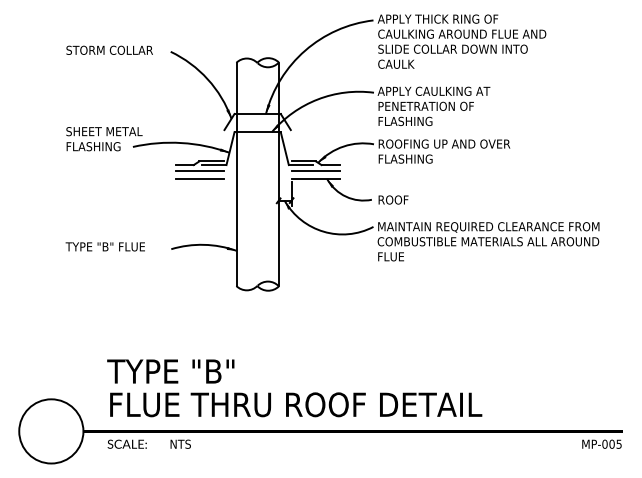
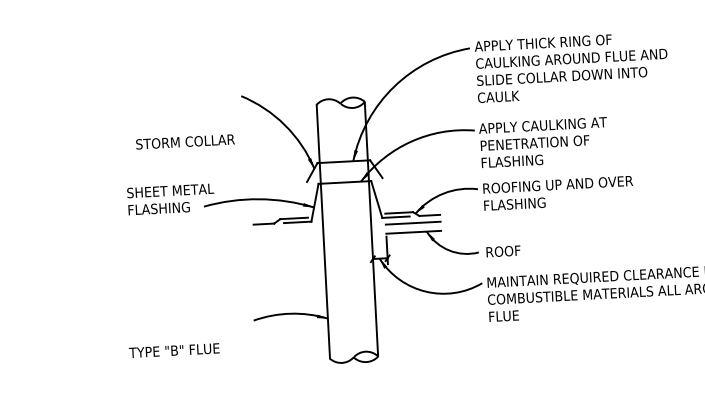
text: (109, 49) -> (185, 140), moved
line: (199, 171) -> (281, 230), removed
line: (199, 179) -> (281, 239), removed
text: (104, 246) -> (173, 350), moved

